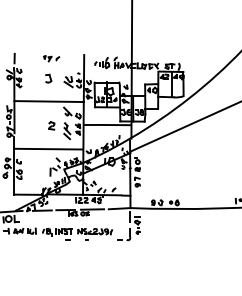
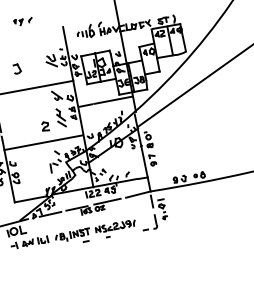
part: (51, 58) -> (23, 21), moved
part: (48, 78) -> (17, 68), moved
part: (51, 125) -> (45, 126), moved

